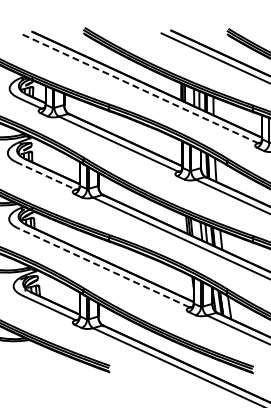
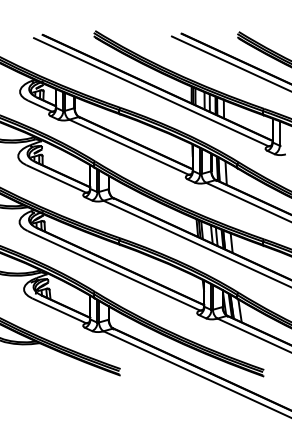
line: (140, 89) -> (150, 92), dashed -> solid
line: (46, 175) -> (56, 178), dashed -> solid
line: (103, 267) -> (113, 270), dashed -> solid

